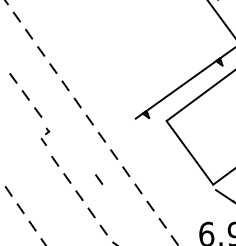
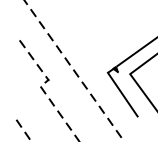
part: (45, 136) -> (44, 85), size x1.43
line: (156, 150) -> (123, 94), added
line: (99, 179) -> (82, 115), removed

